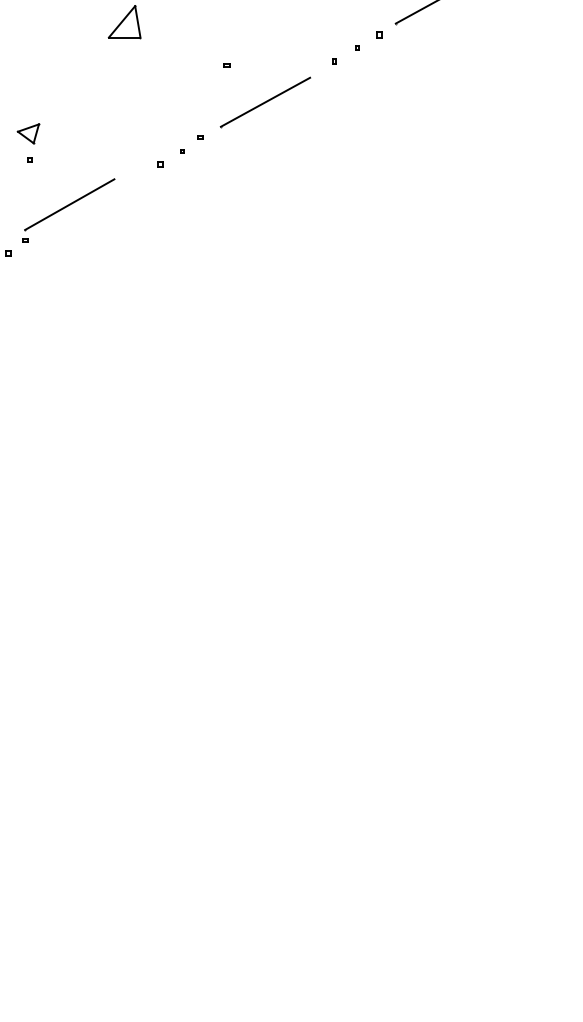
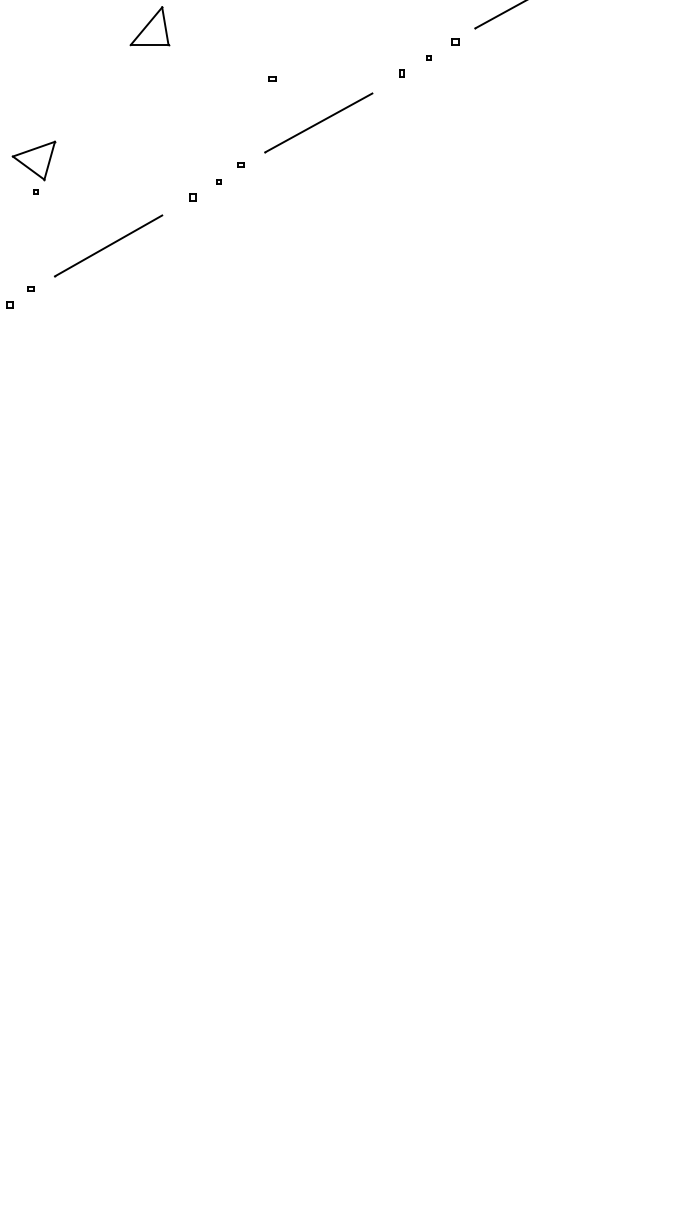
part: (28, 133) -> (33, 160), size x1.67
line: (69, 204) -> (108, 245), moved

